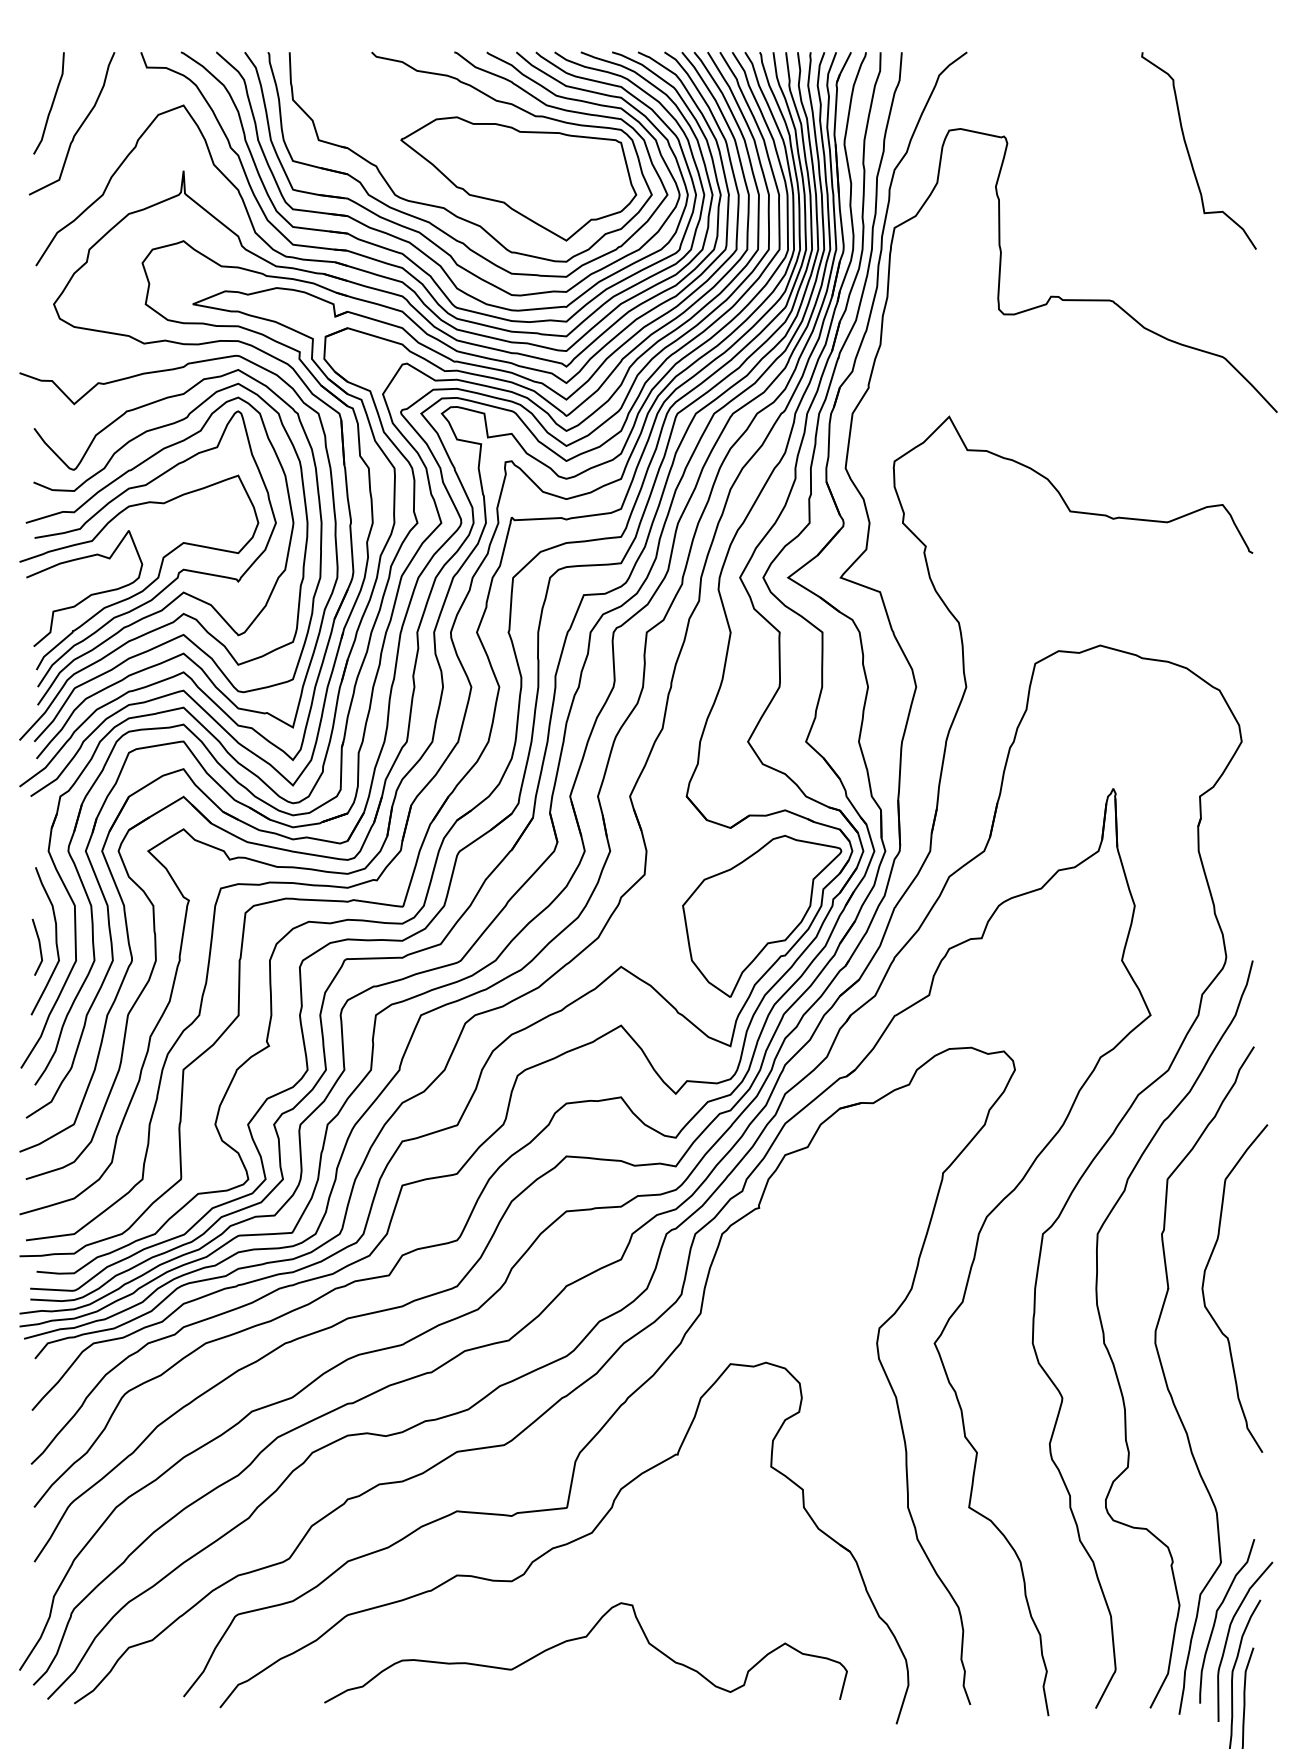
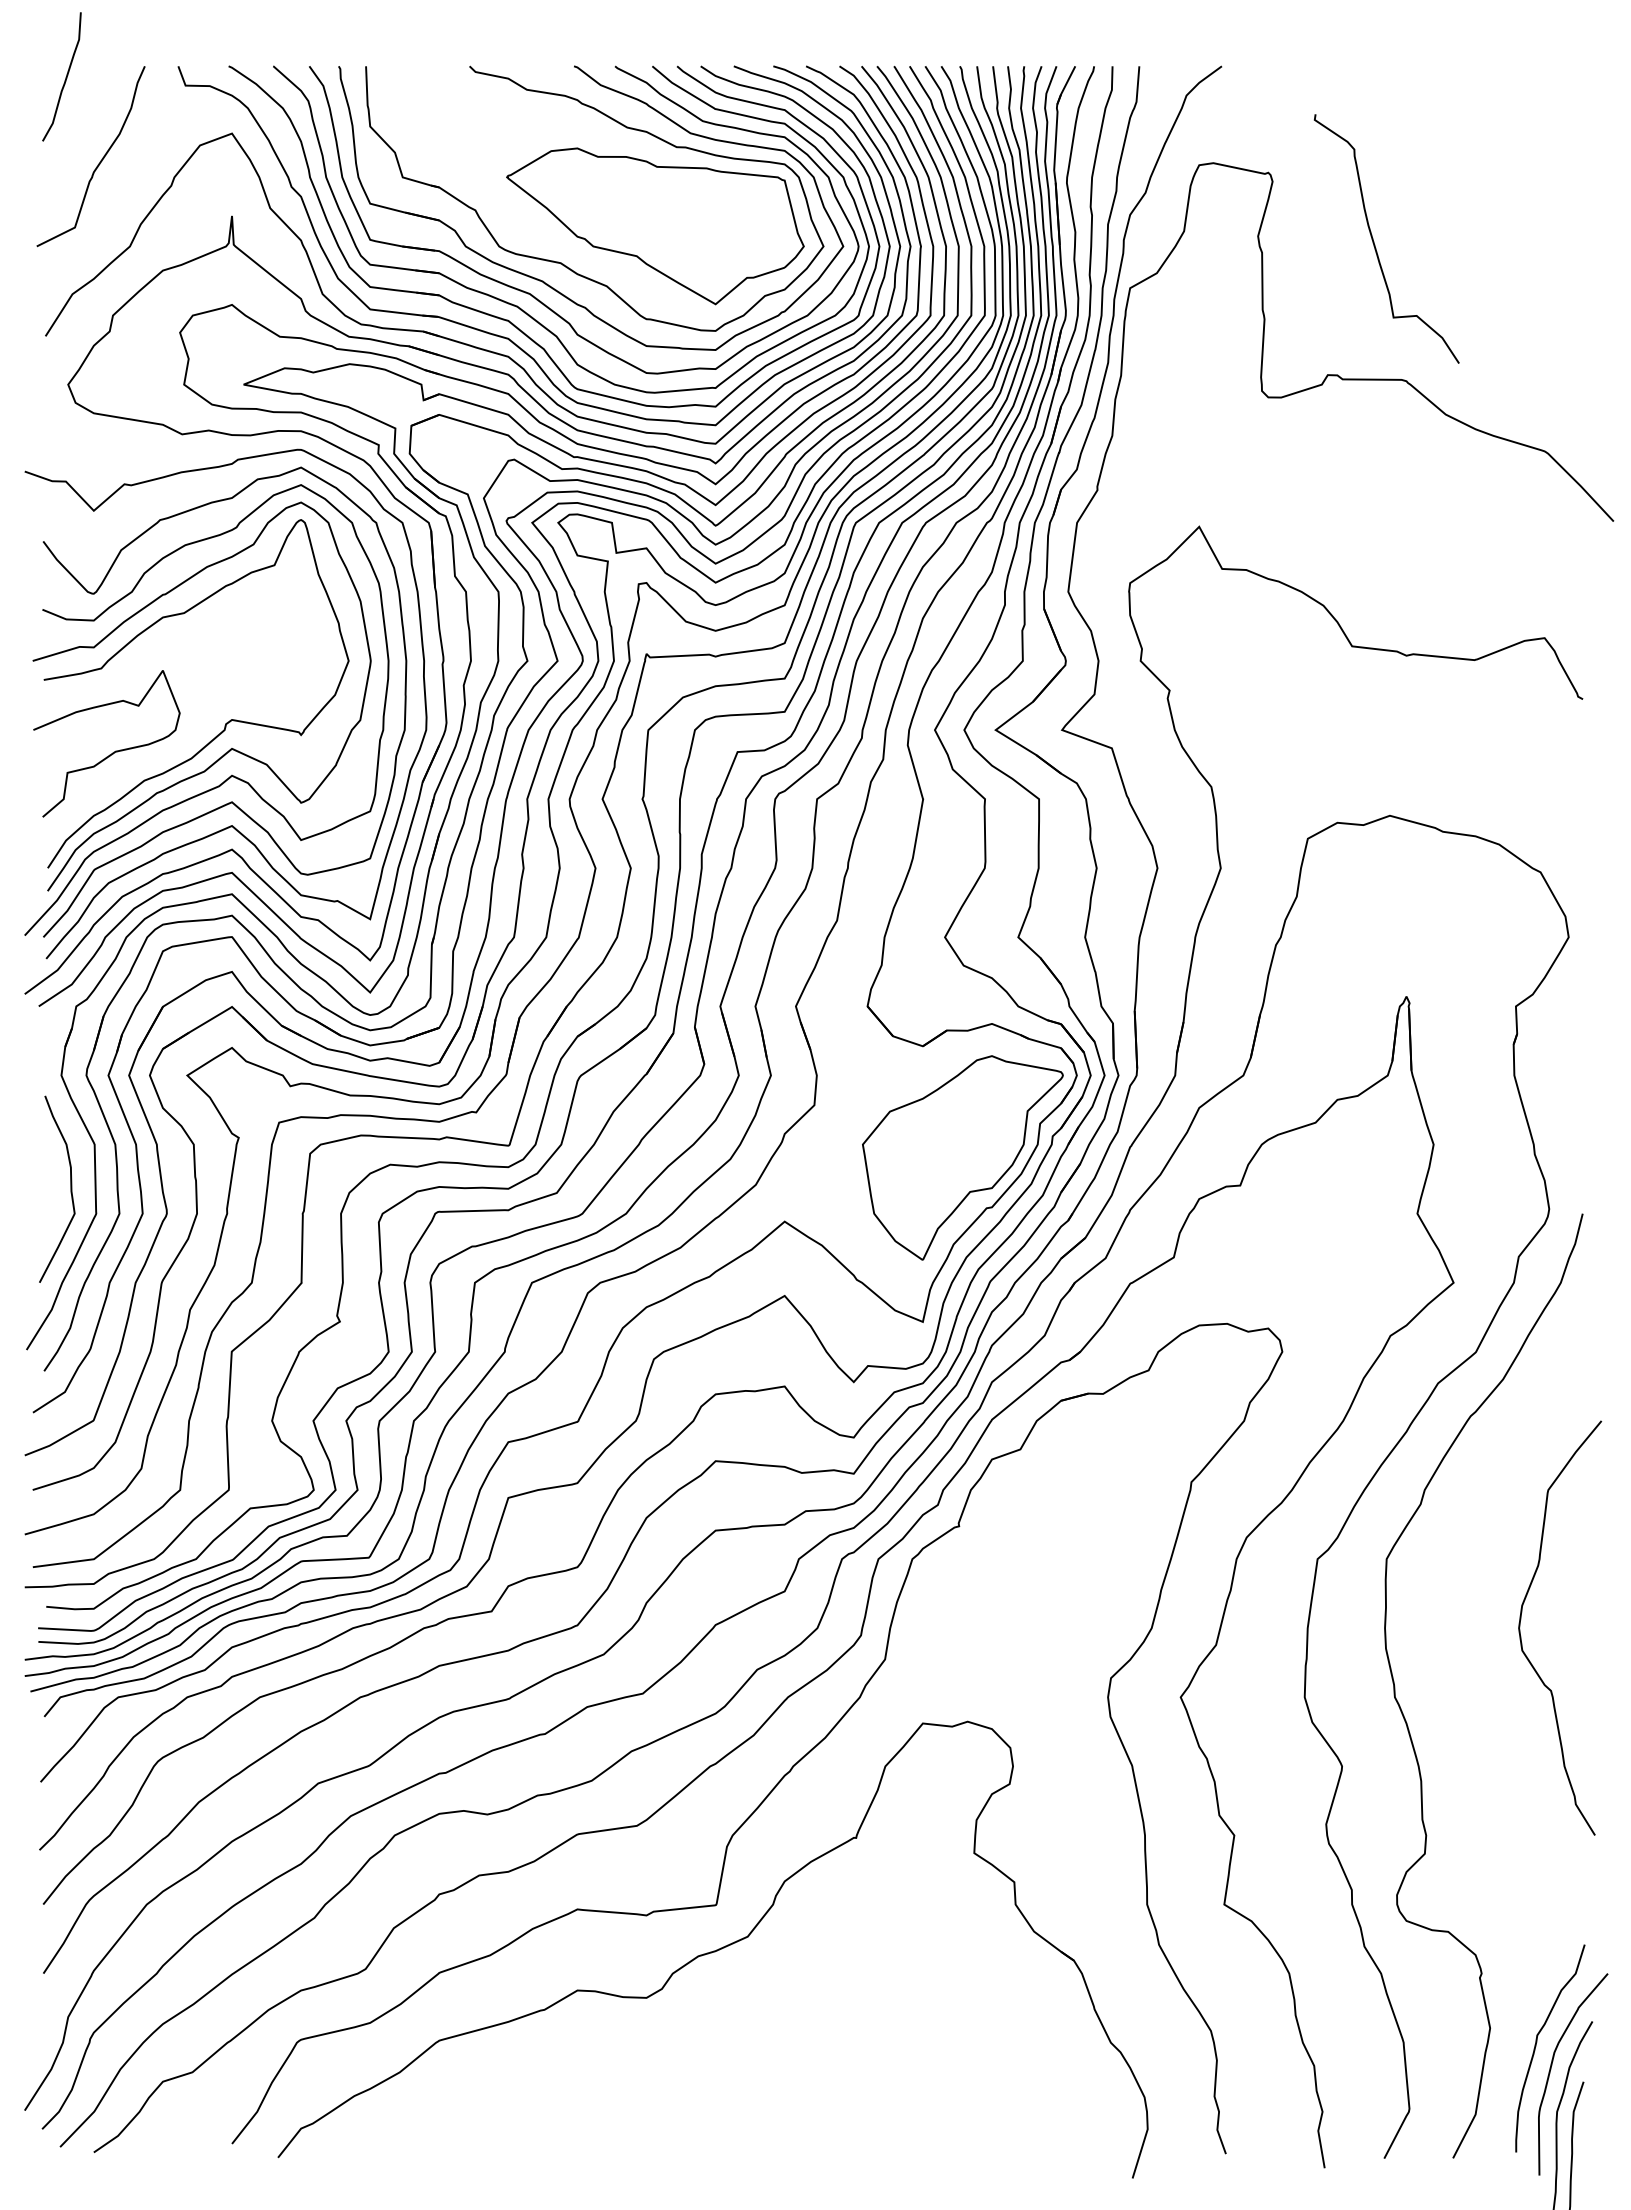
curve: (51, 103) -> (65, 77), moved
curve: (1189, 152) -> (1374, 241), moved
curve: (149, 583) -> (189, 737), removed
line: (39, 946) -> (49, 1195), removed
curve: (1171, 1393) -> (1479, 1760), removed
curve: (581, 1638) -> (734, 2070), removed

